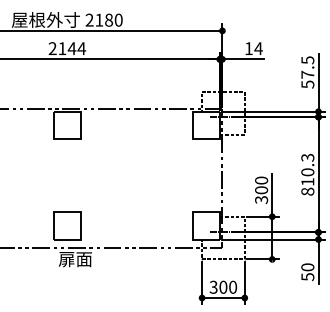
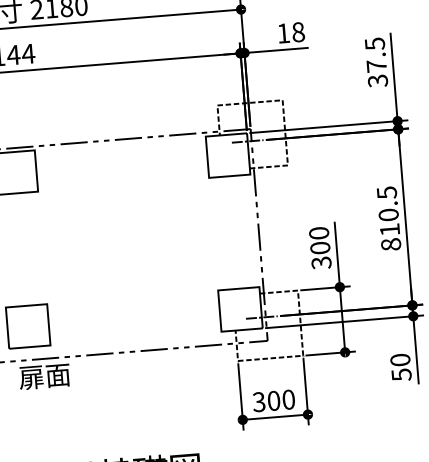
text: (258, 48) -> (298, 32), 14 -> 18
text: (307, 84) -> (377, 80), 57.5 -> 37.5
text: (307, 157) -> (386, 192), 810.3 -> 810.5

